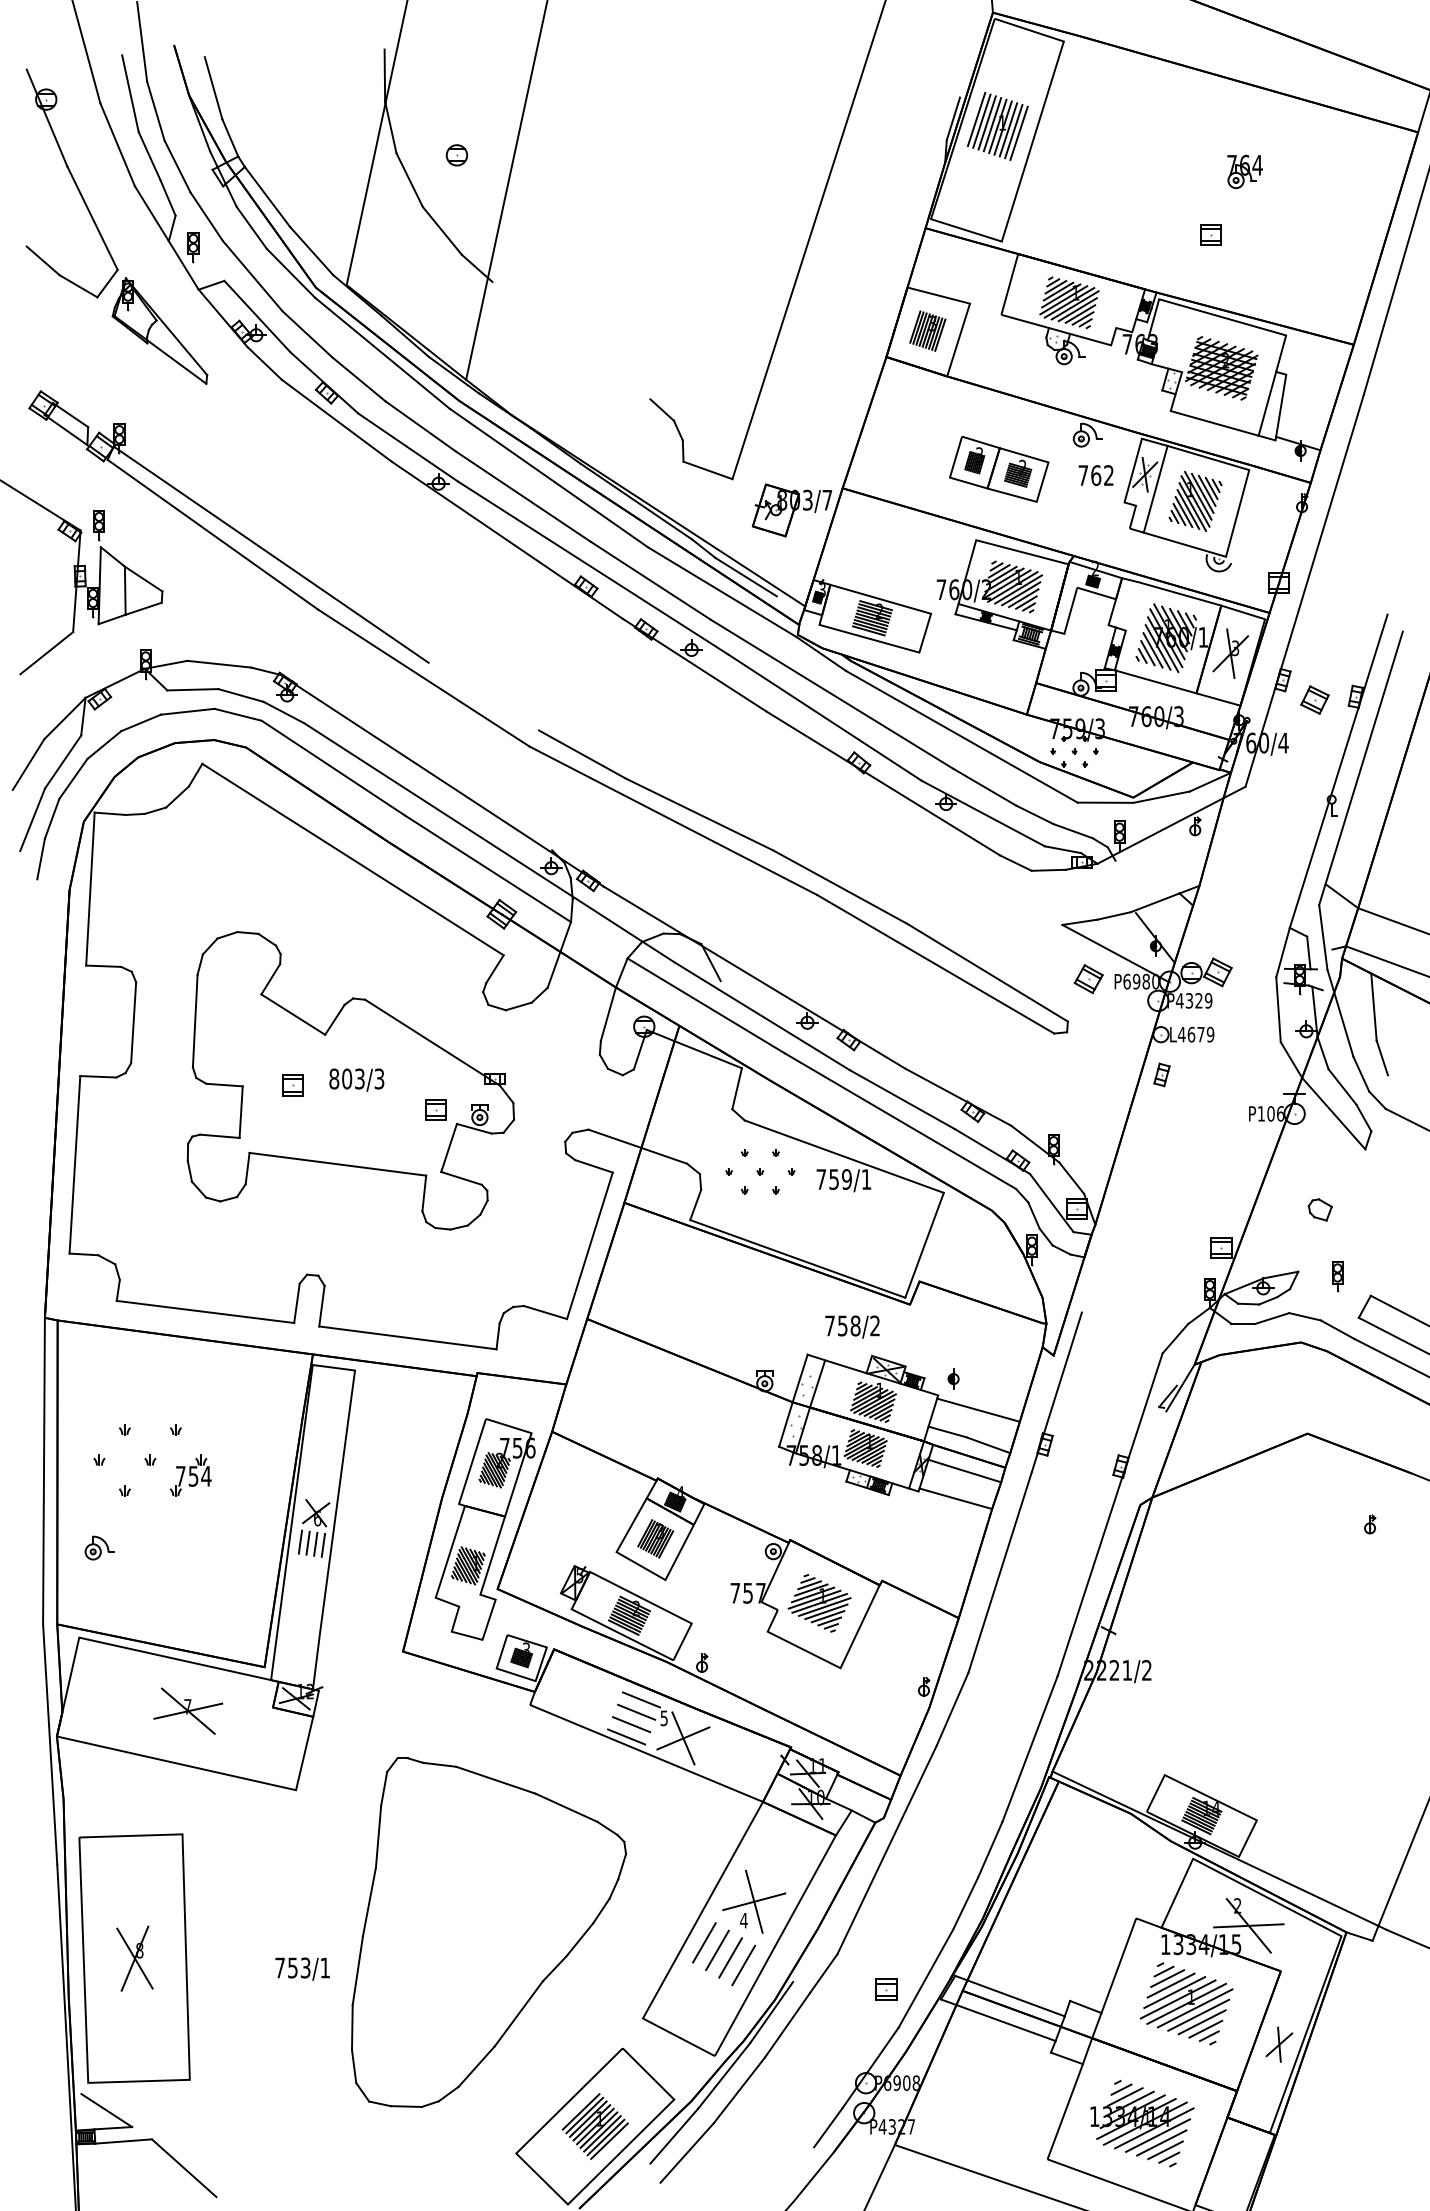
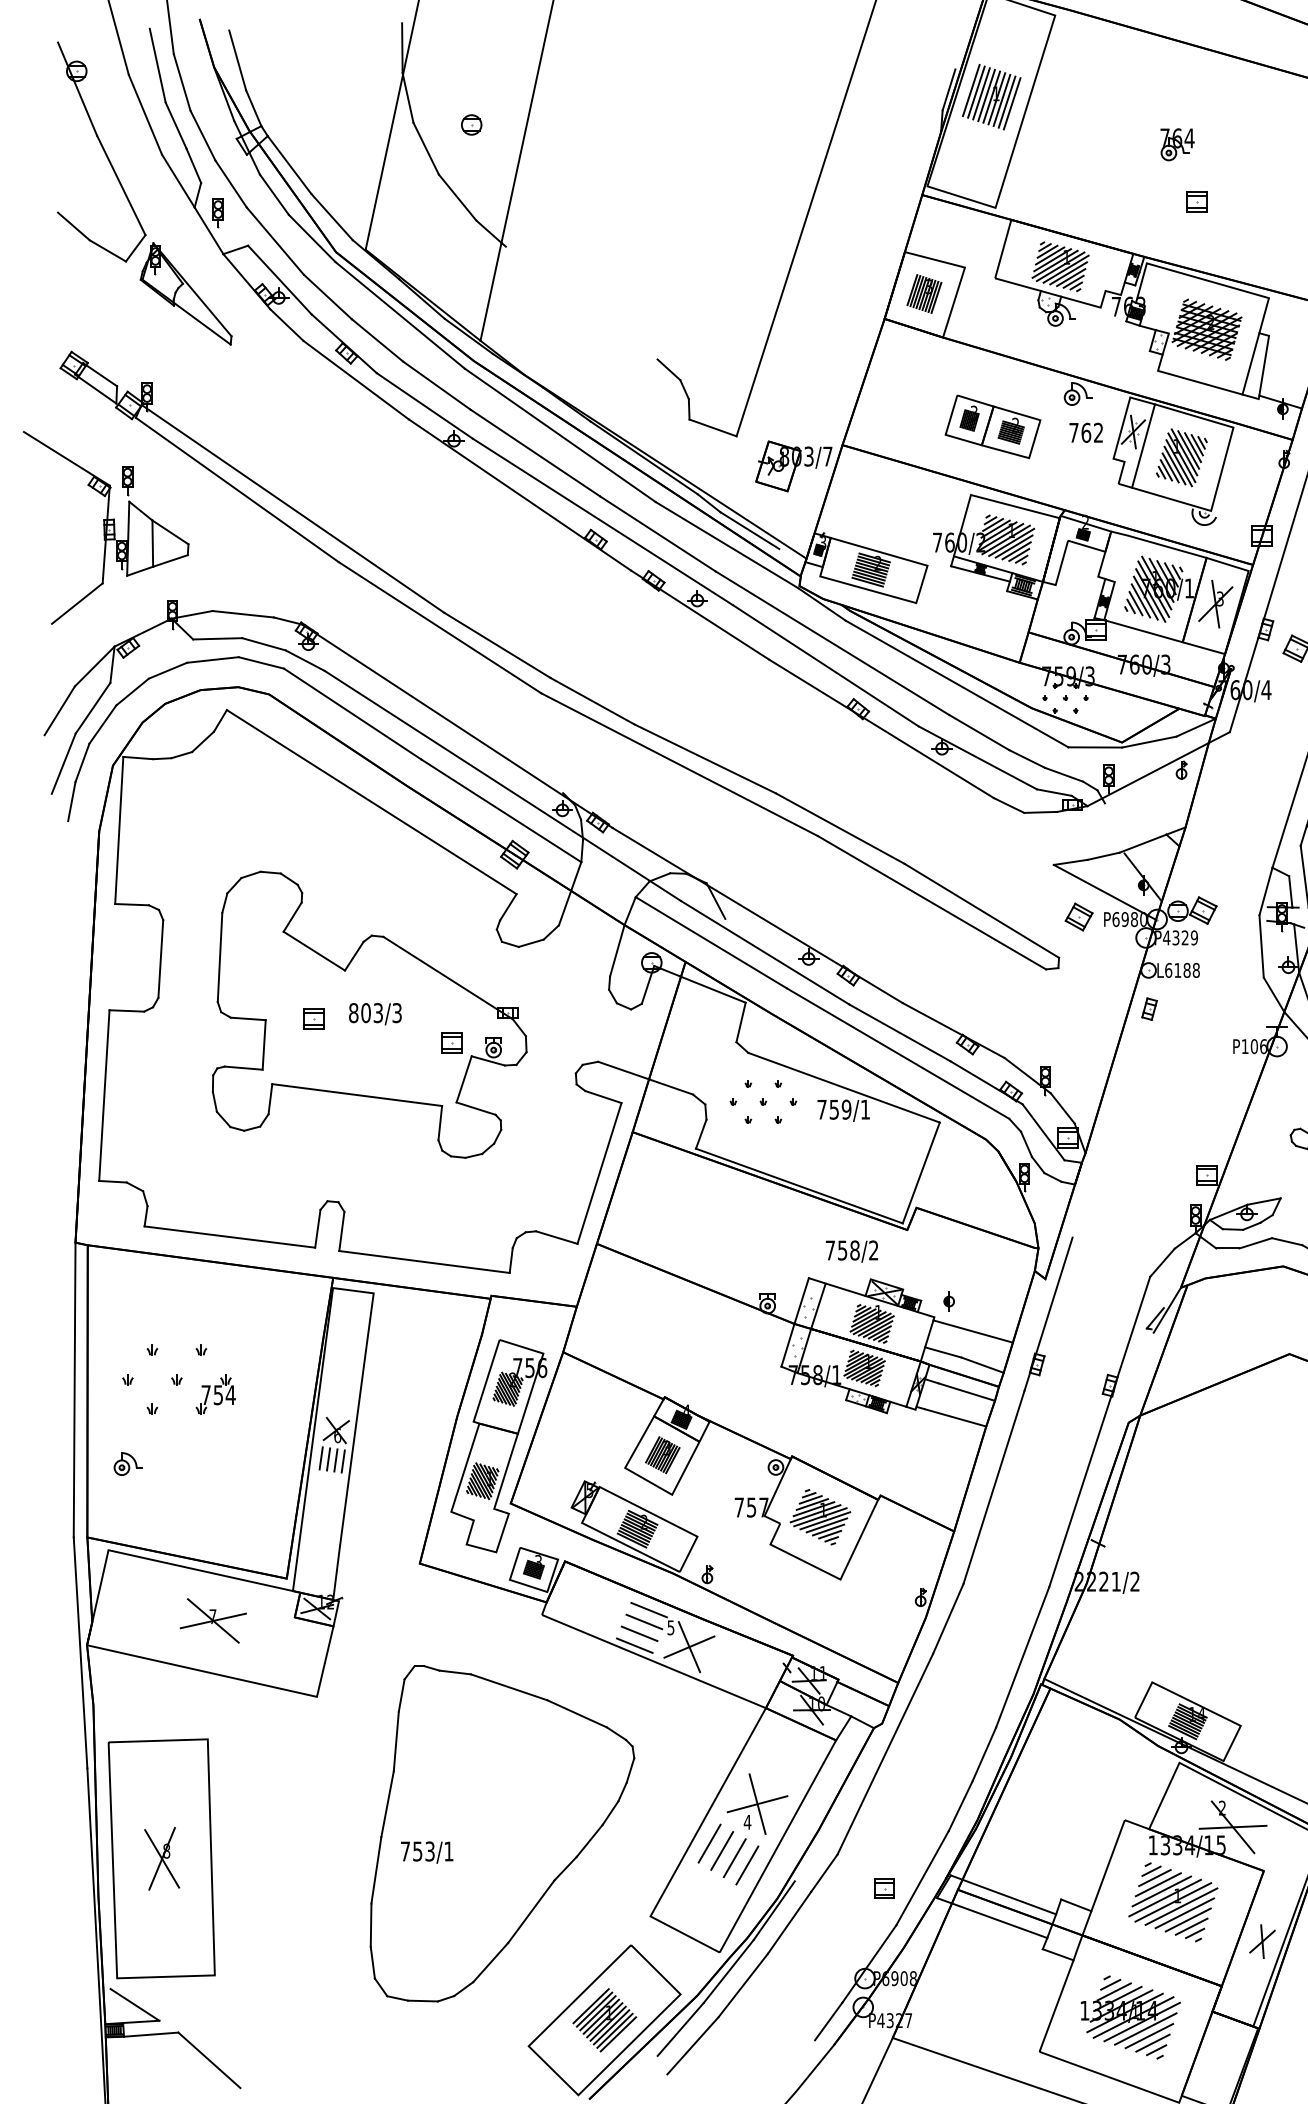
part: (1244, 171) -> (1176, 144), moved
line: (483, 696) -> (497, 645), added
text: (1195, 1034) -> (1181, 970), L4679 -> L6188
text: (302, 1968) -> (427, 1851), moved

